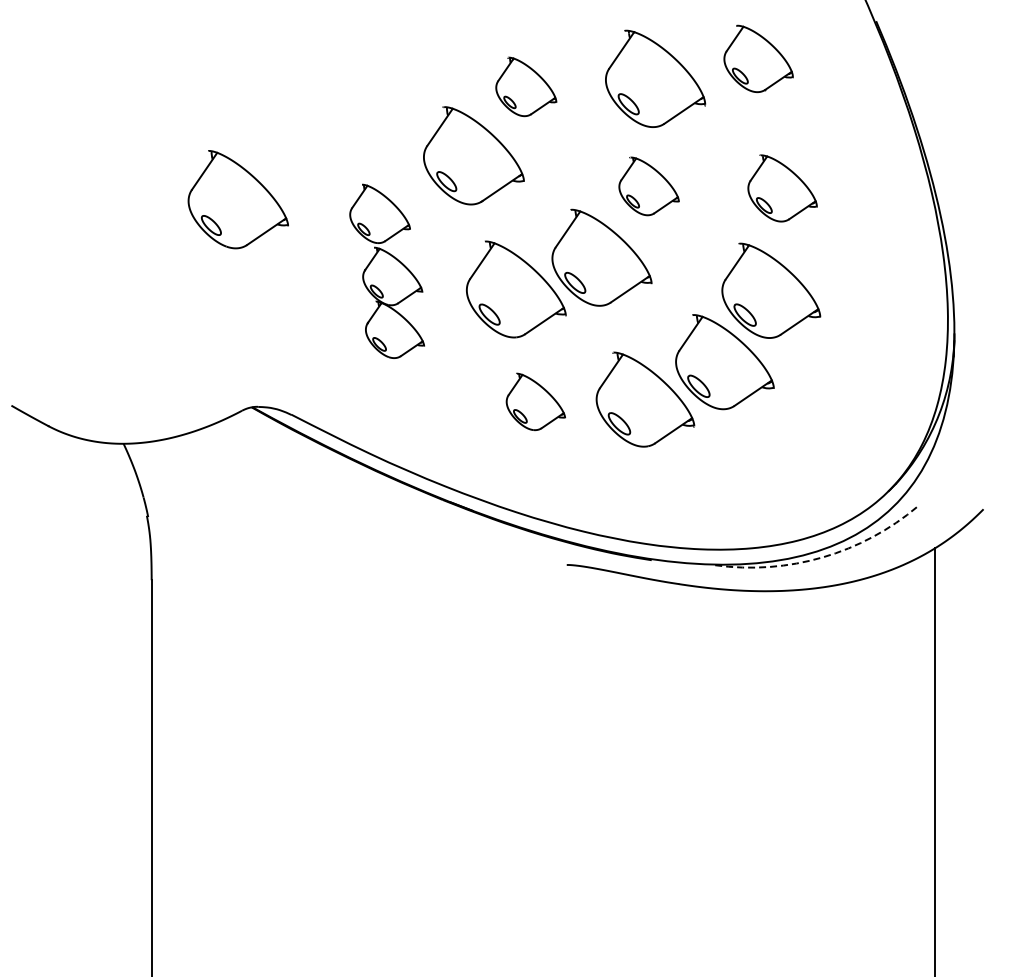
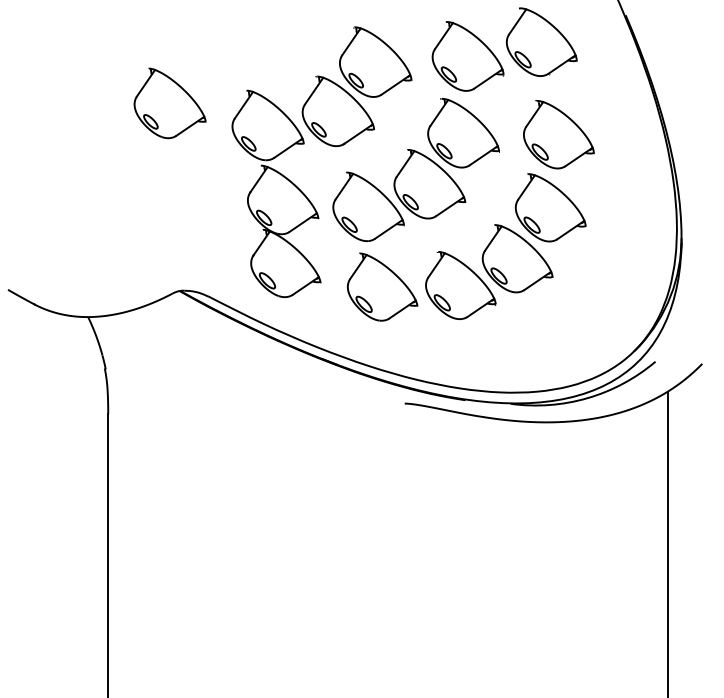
part: (758, 58) -> (541, 41), size x1.43
part: (526, 86) -> (375, 61), size x1.67
part: (648, 186) -> (463, 133), size x1.67
part: (782, 188) -> (558, 134), size x1.43
part: (237, 199) -> (169, 103), moved
part: (386, 271) -> (275, 194), size x1.67
part: (535, 401) -> (382, 286), size x1.67
arc: (822, 557) -> (587, 398), dashed -> solid

